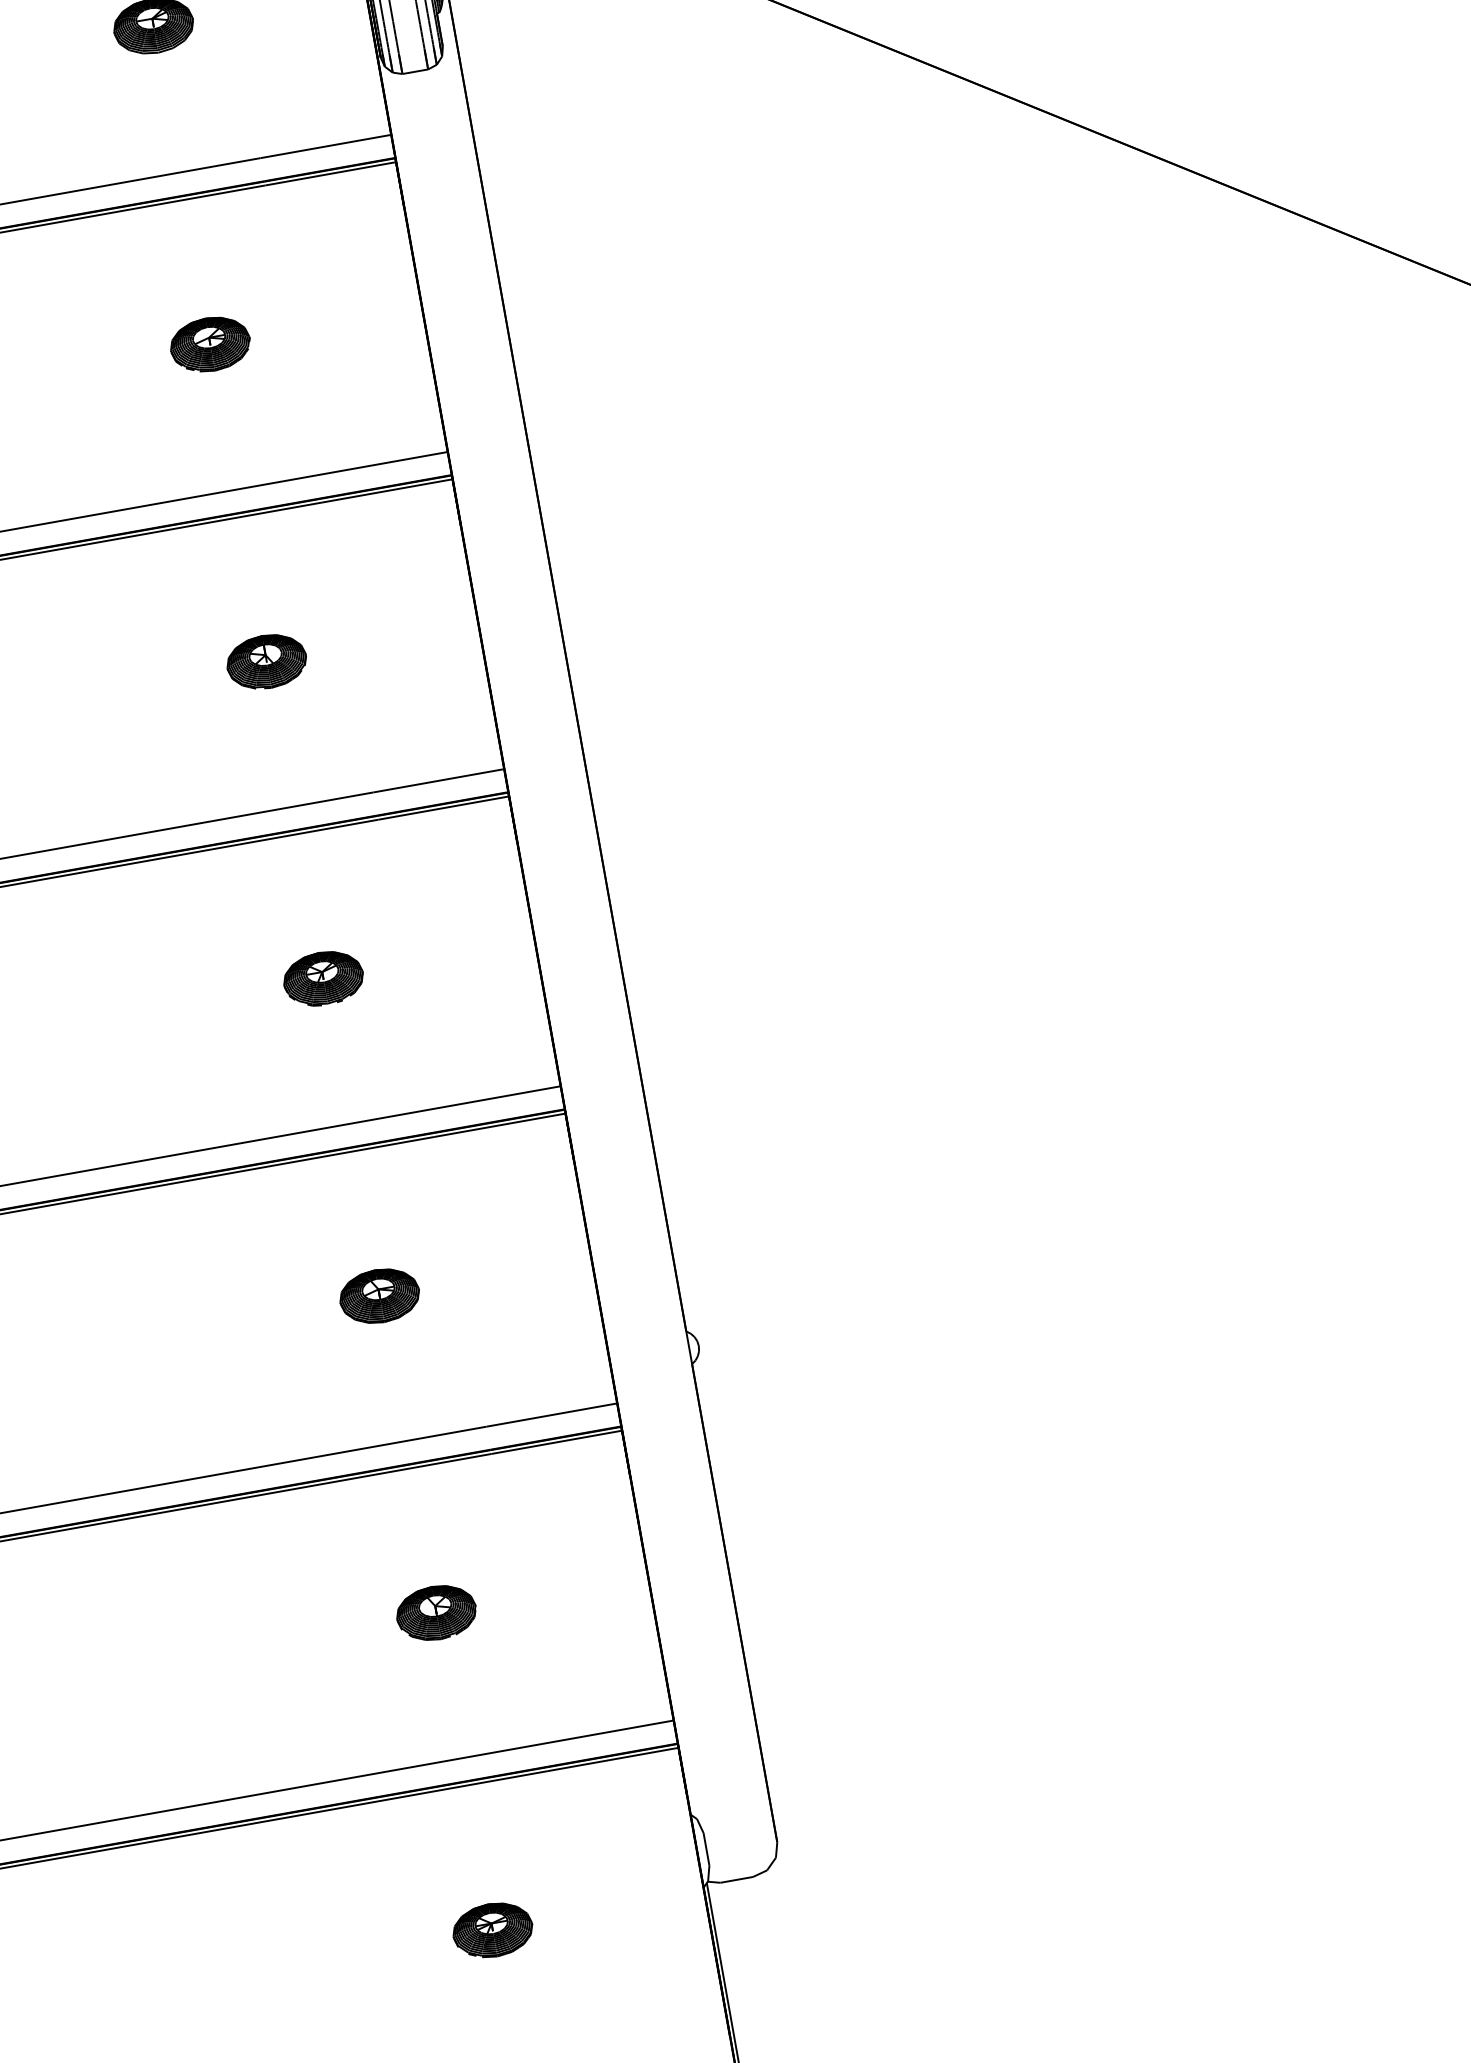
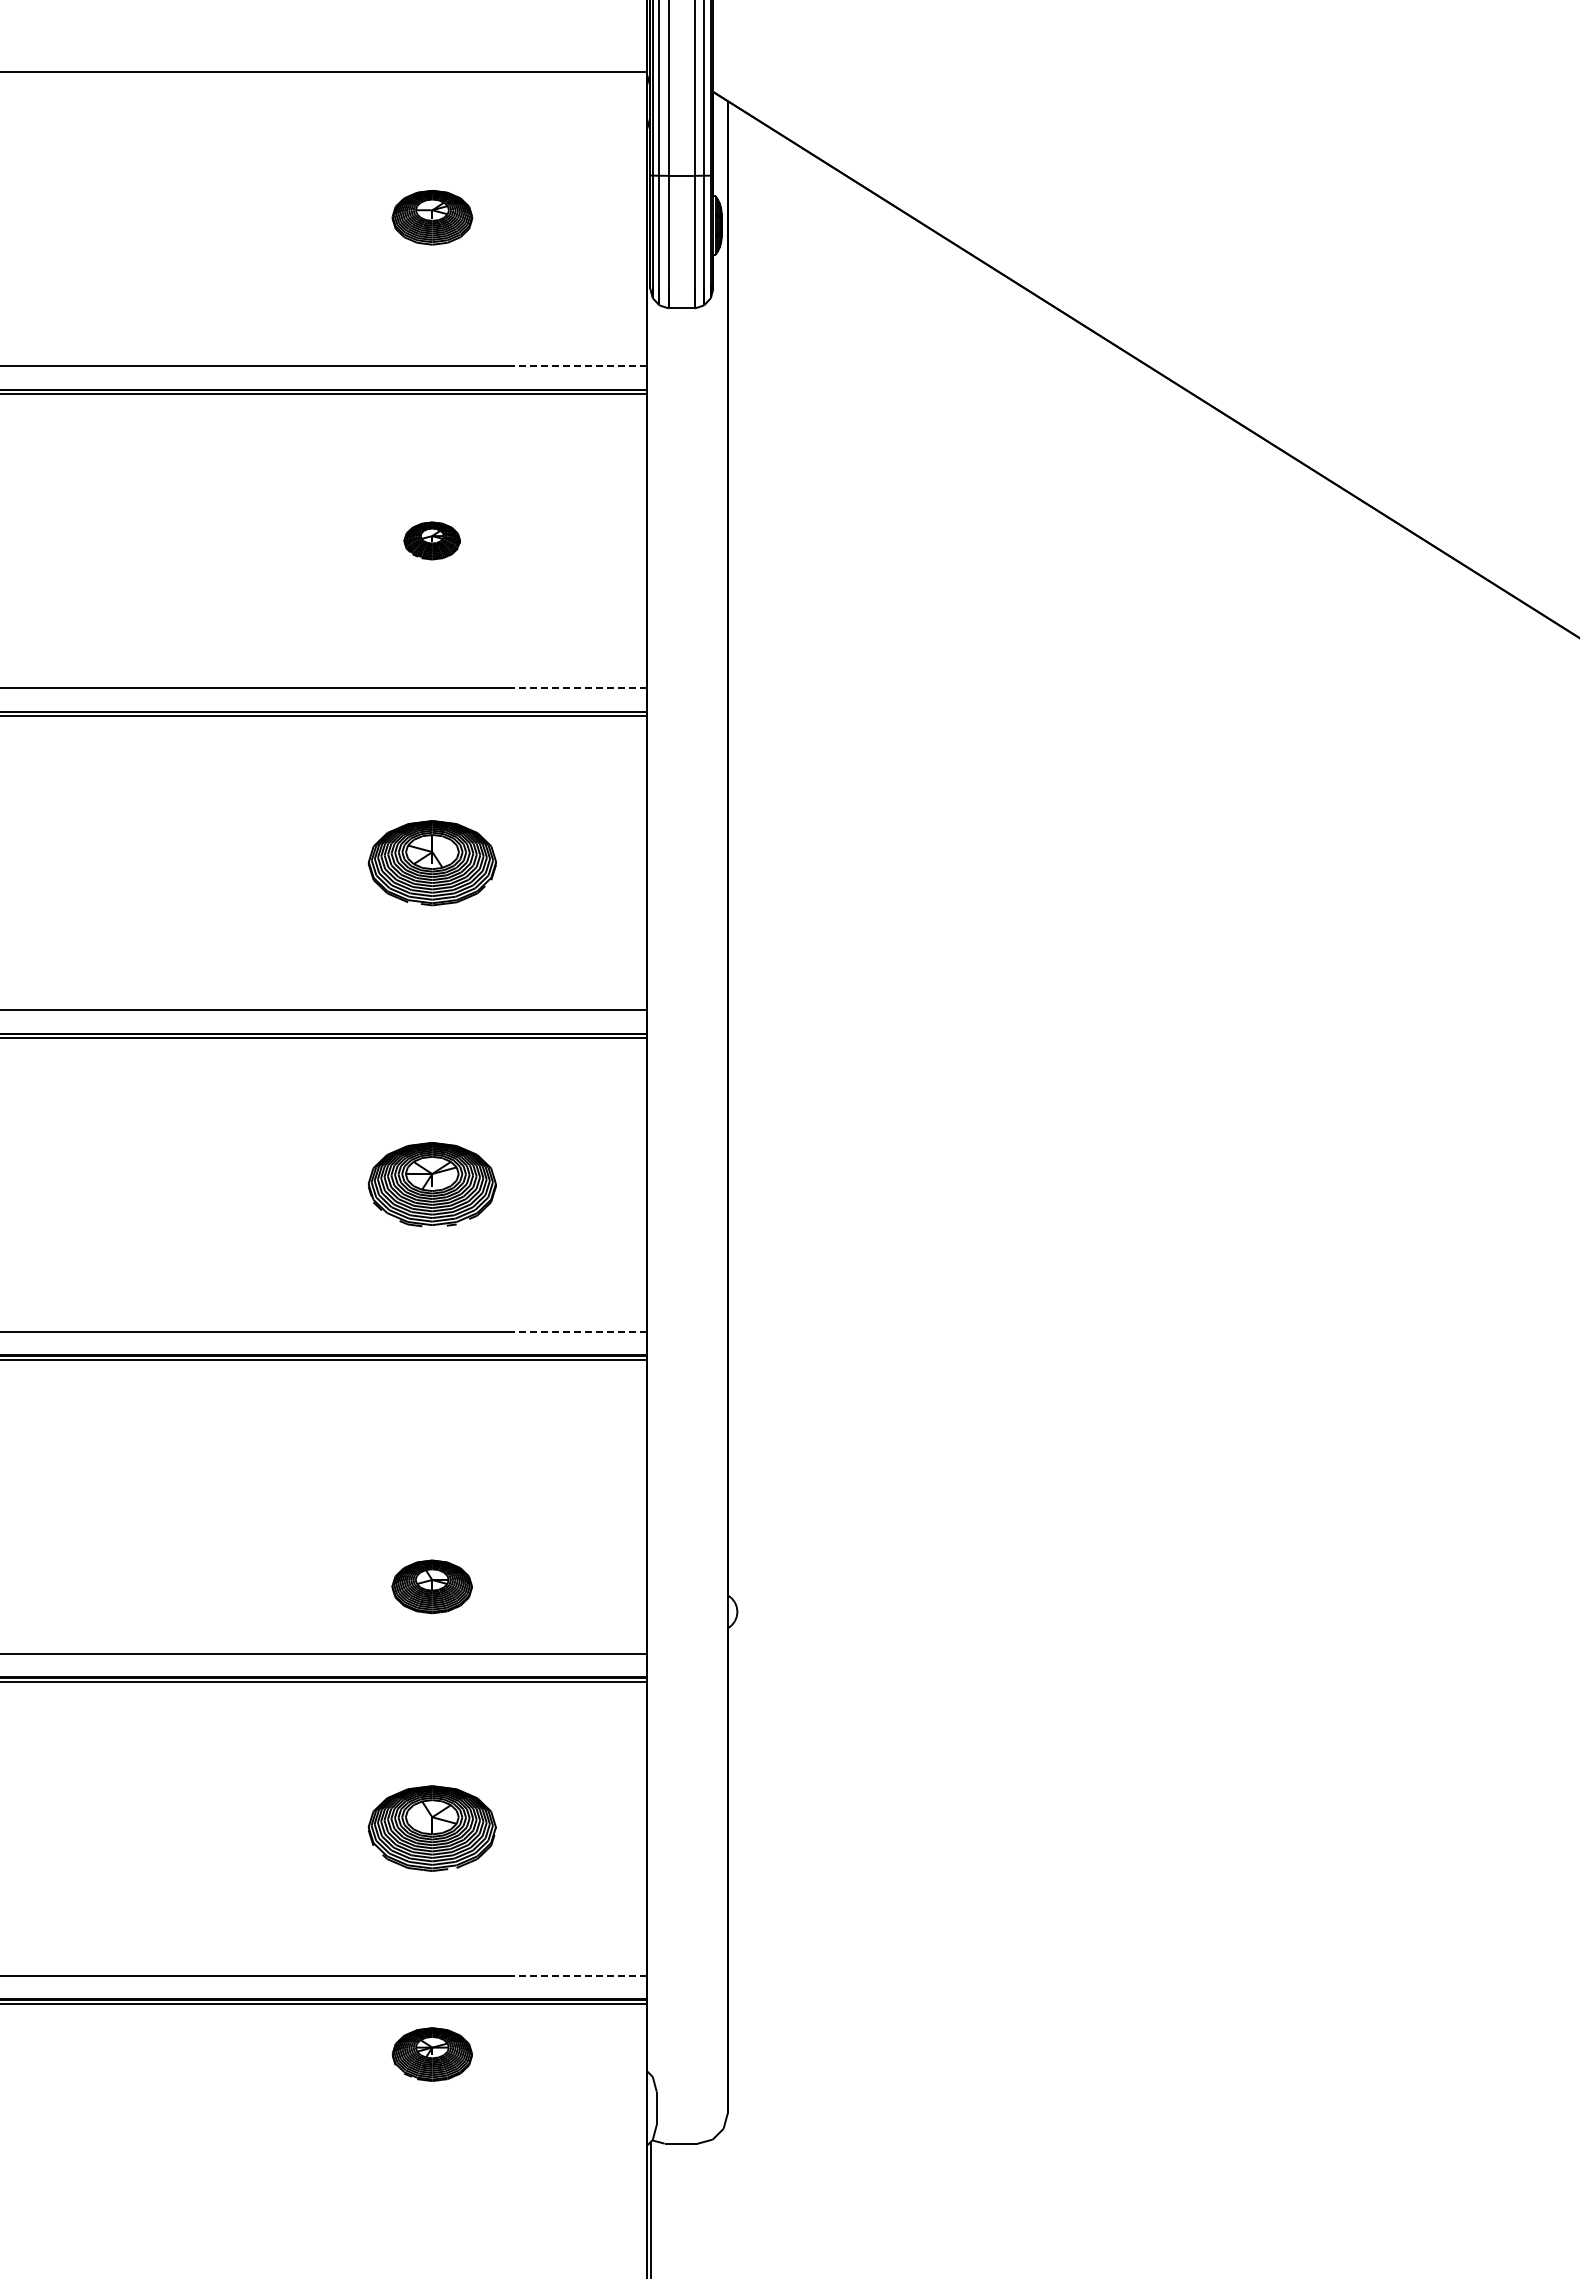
line: (325, 146) -> (580, 366), solid -> dashed
part: (209, 344) -> (431, 540), size x0.7
line: (382, 463) -> (580, 688), solid -> dashed
part: (265, 661) -> (431, 862), size x1.6
part: (323, 978) -> (432, 1184), size x1.6
line: (495, 1098) -> (580, 1332), solid -> dashed
part: (378, 1295) -> (431, 1586), moved
part: (436, 1613) -> (432, 1828), size x1.6
line: (608, 1731) -> (580, 1975), solid -> dashed
part: (491, 1930) -> (431, 2054), moved

